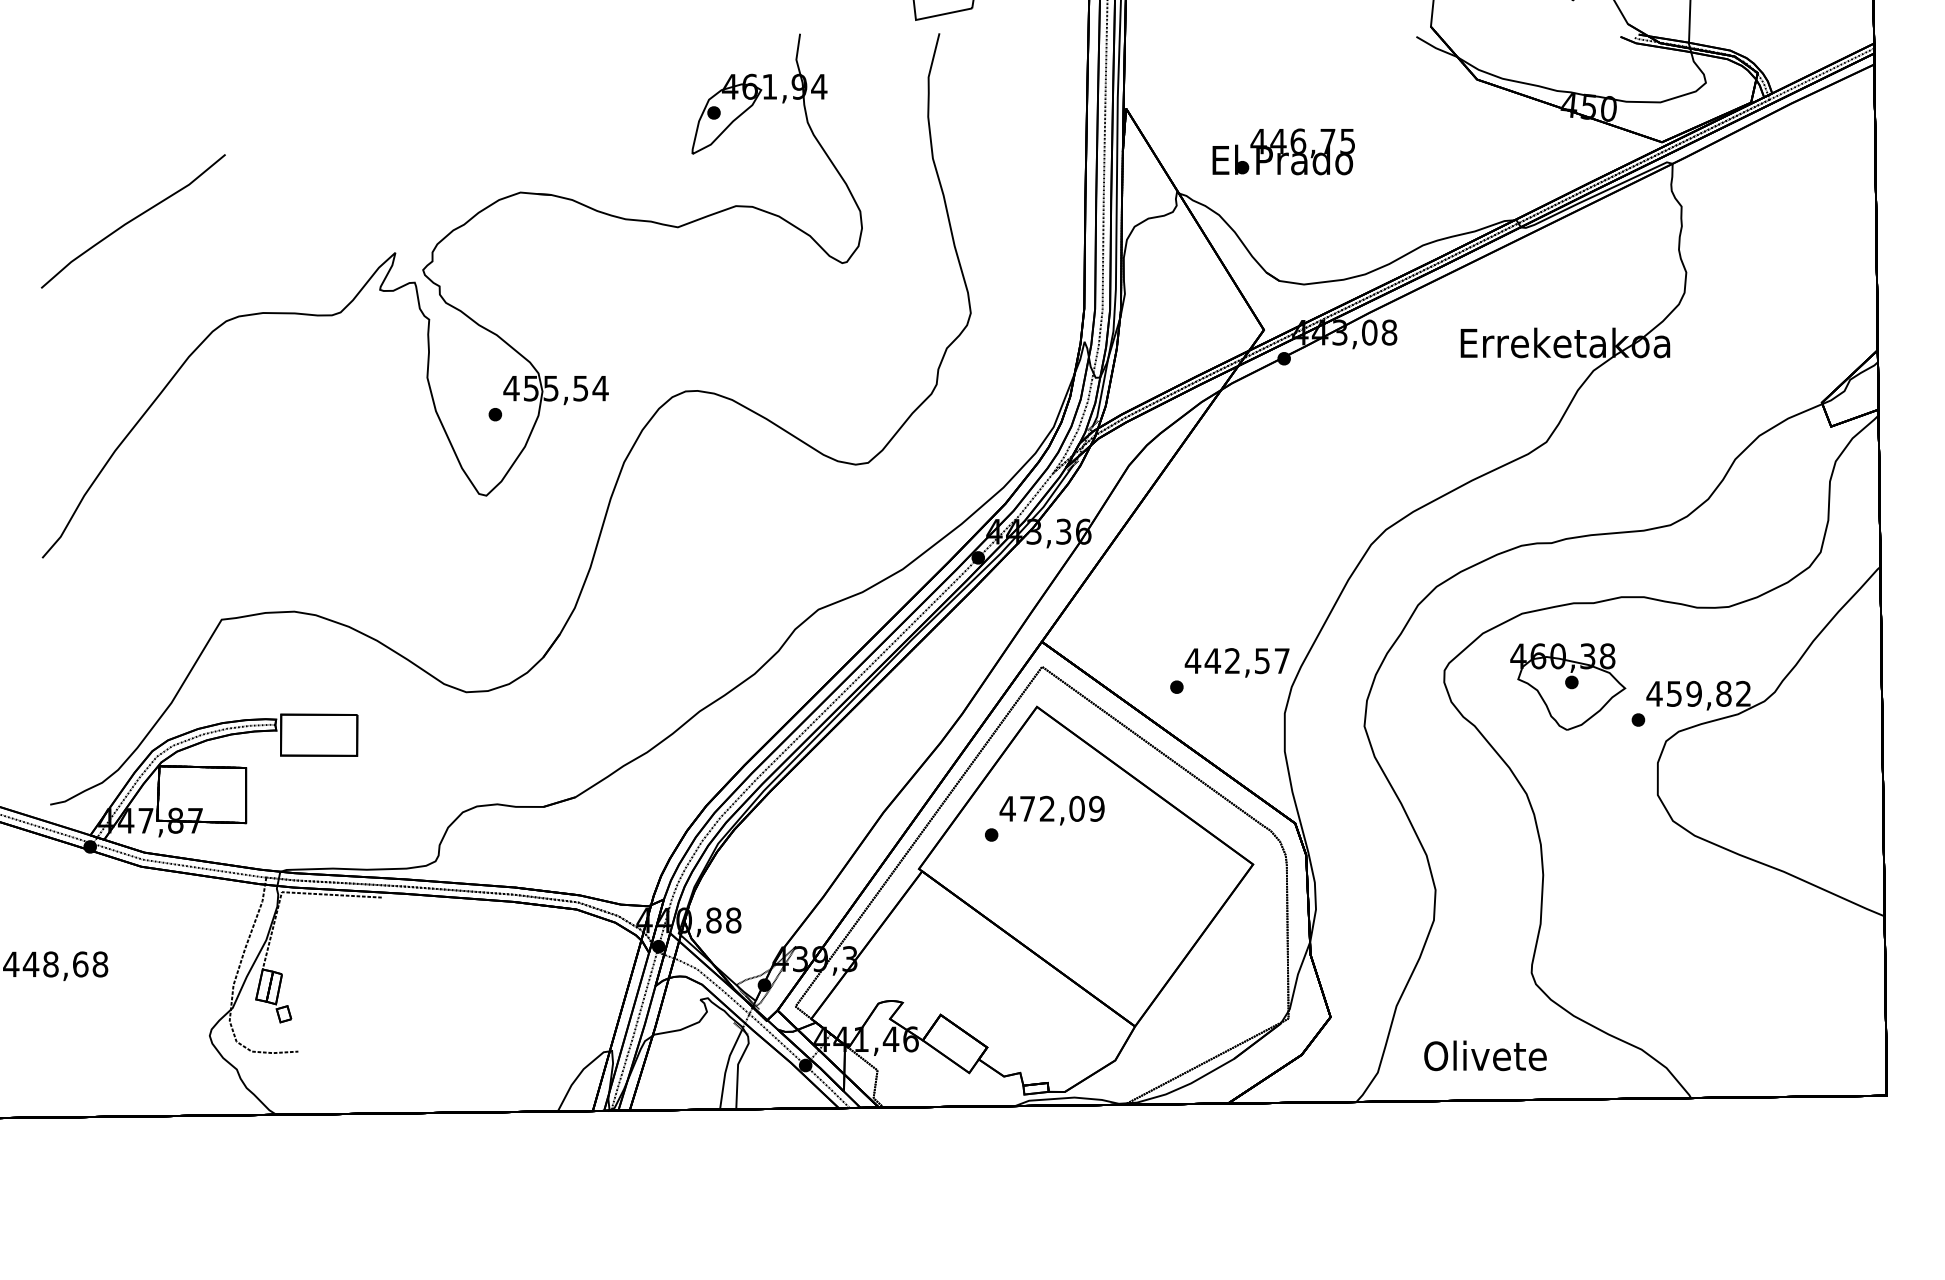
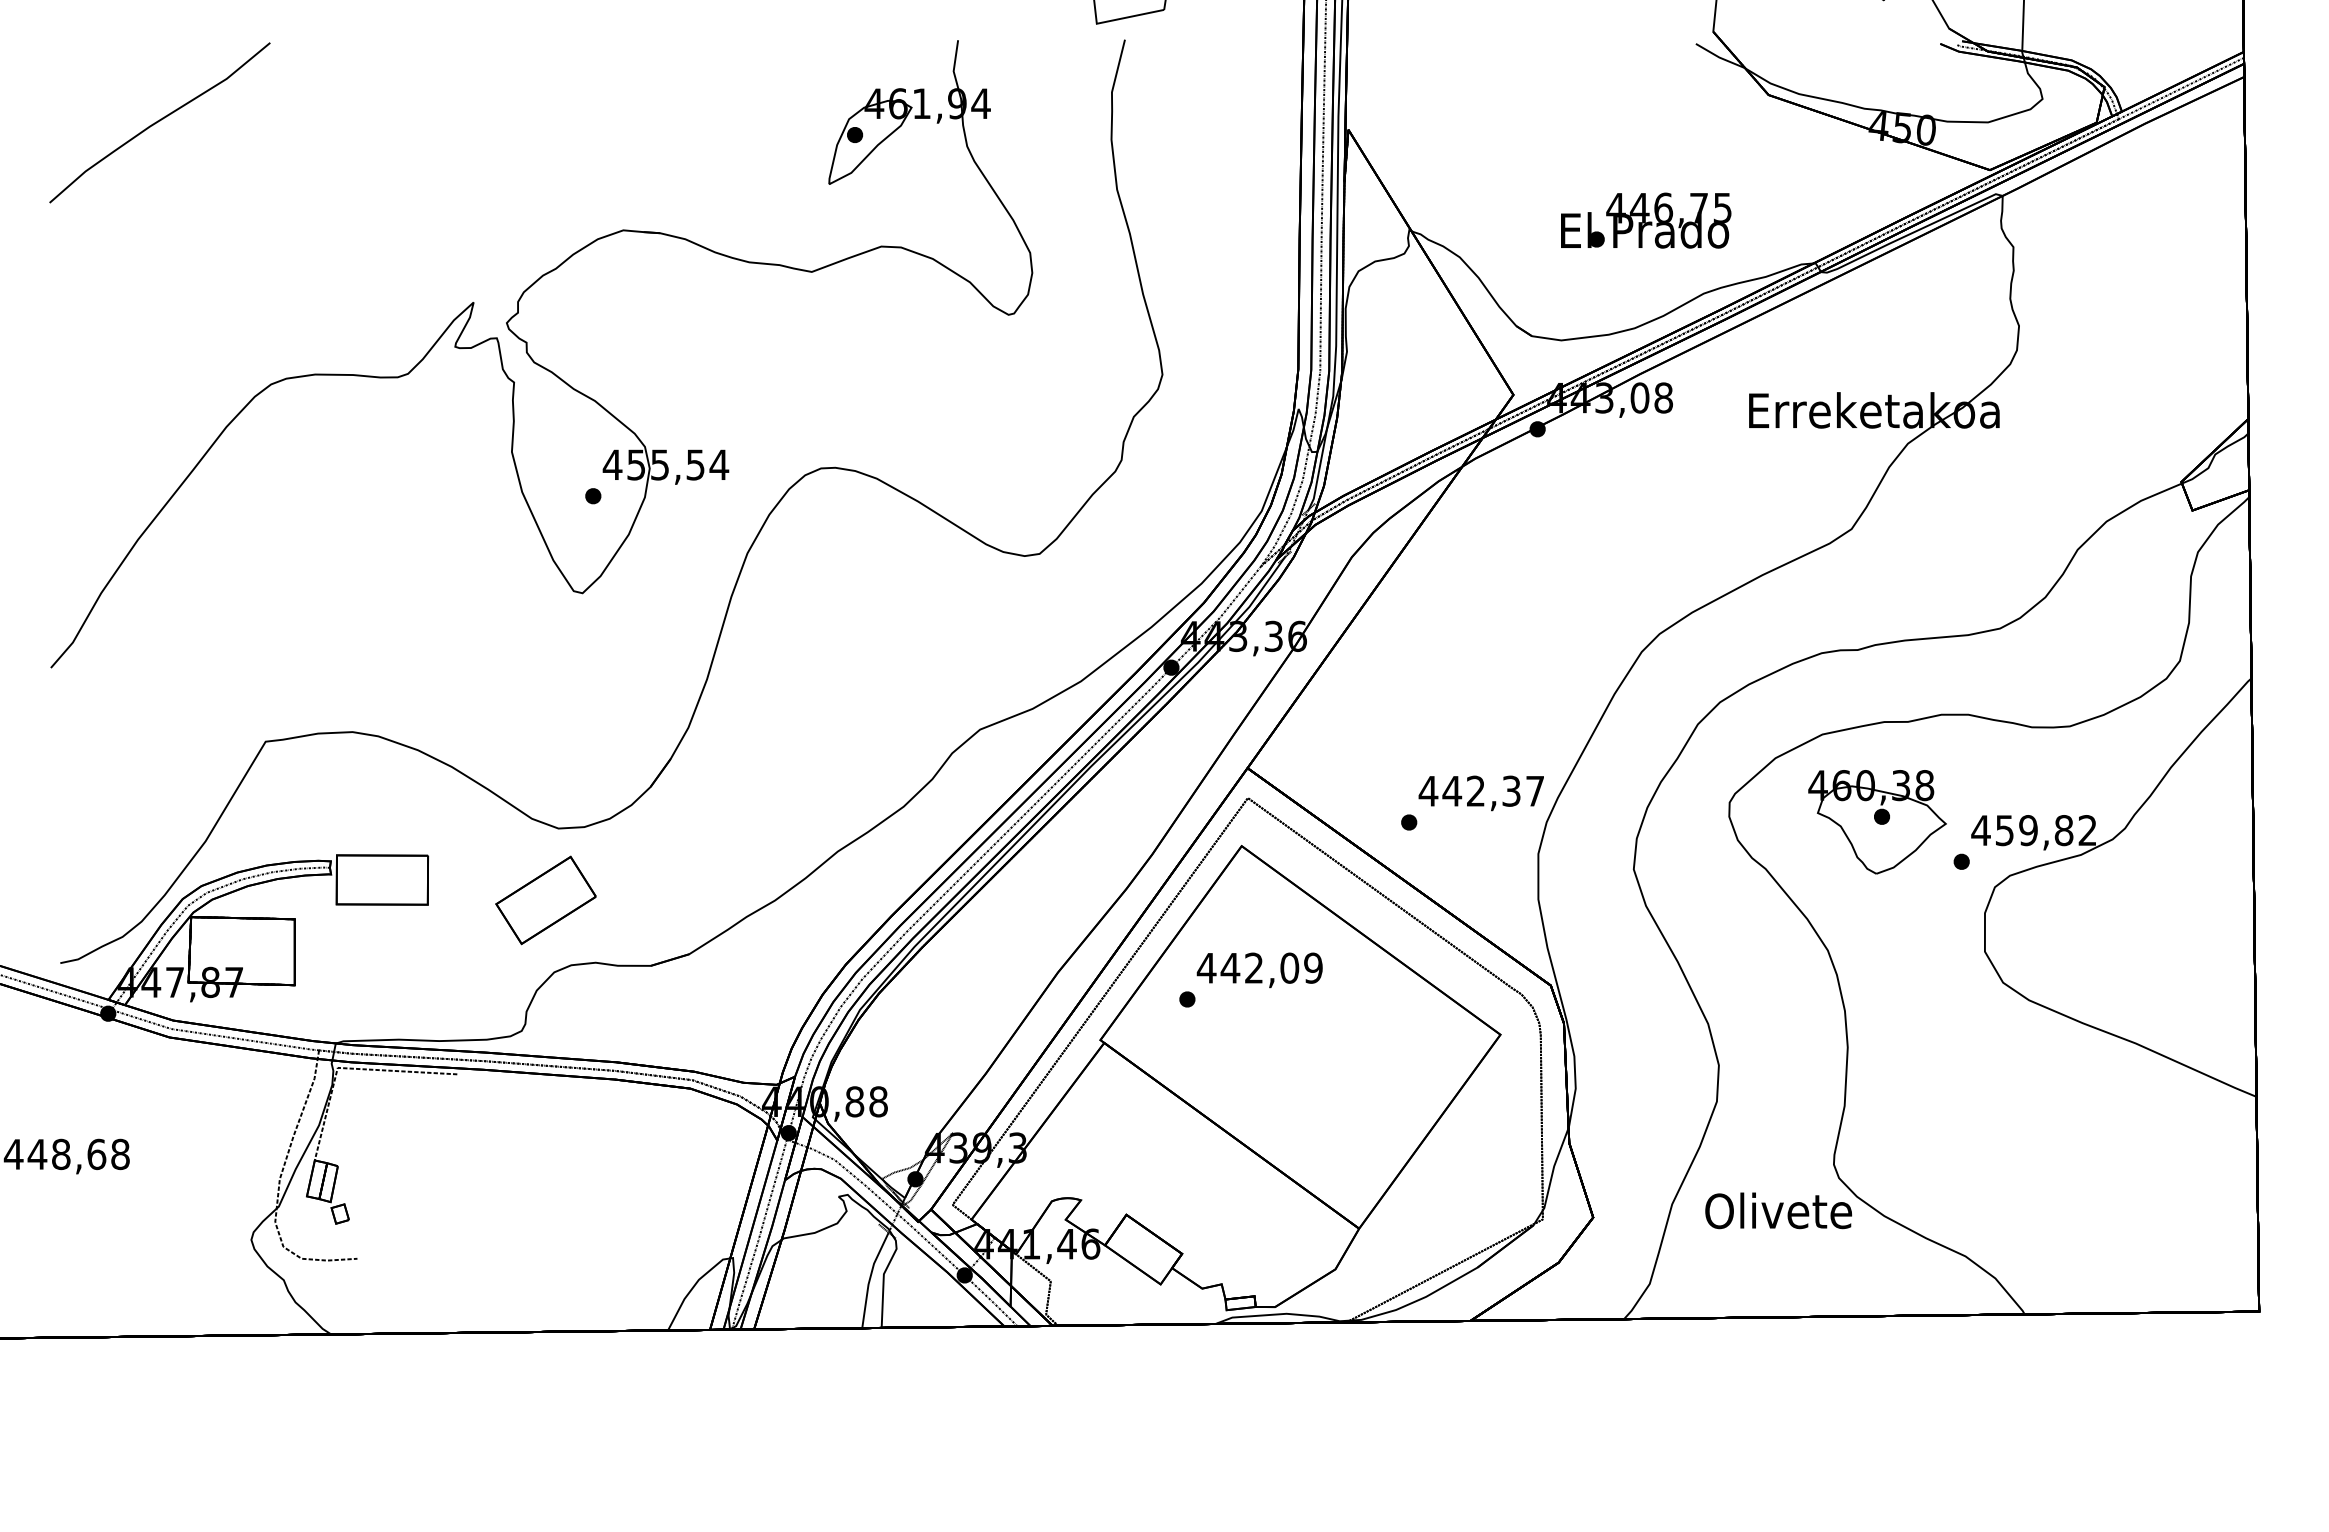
text: (1284, 151) -> (1646, 220), moved
part: (133, 221) -> (159, 122), moved
text: (1262, 660) -> (1511, 790), 442,57 -> 442,37
part: (455, 752) -> (545, 900), added
text: (1027, 809) -> (1230, 968), 472,09 -> 442,09
text: (1485, 1055) -> (1778, 1210), moved

